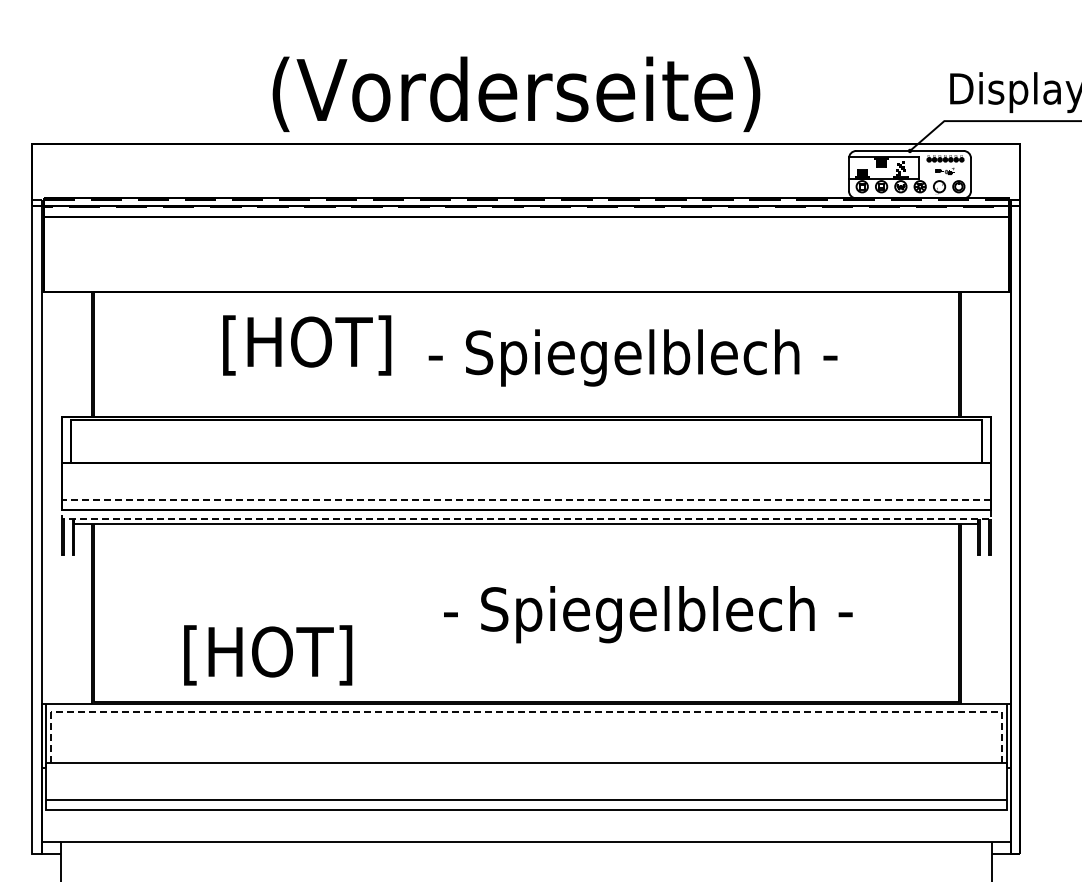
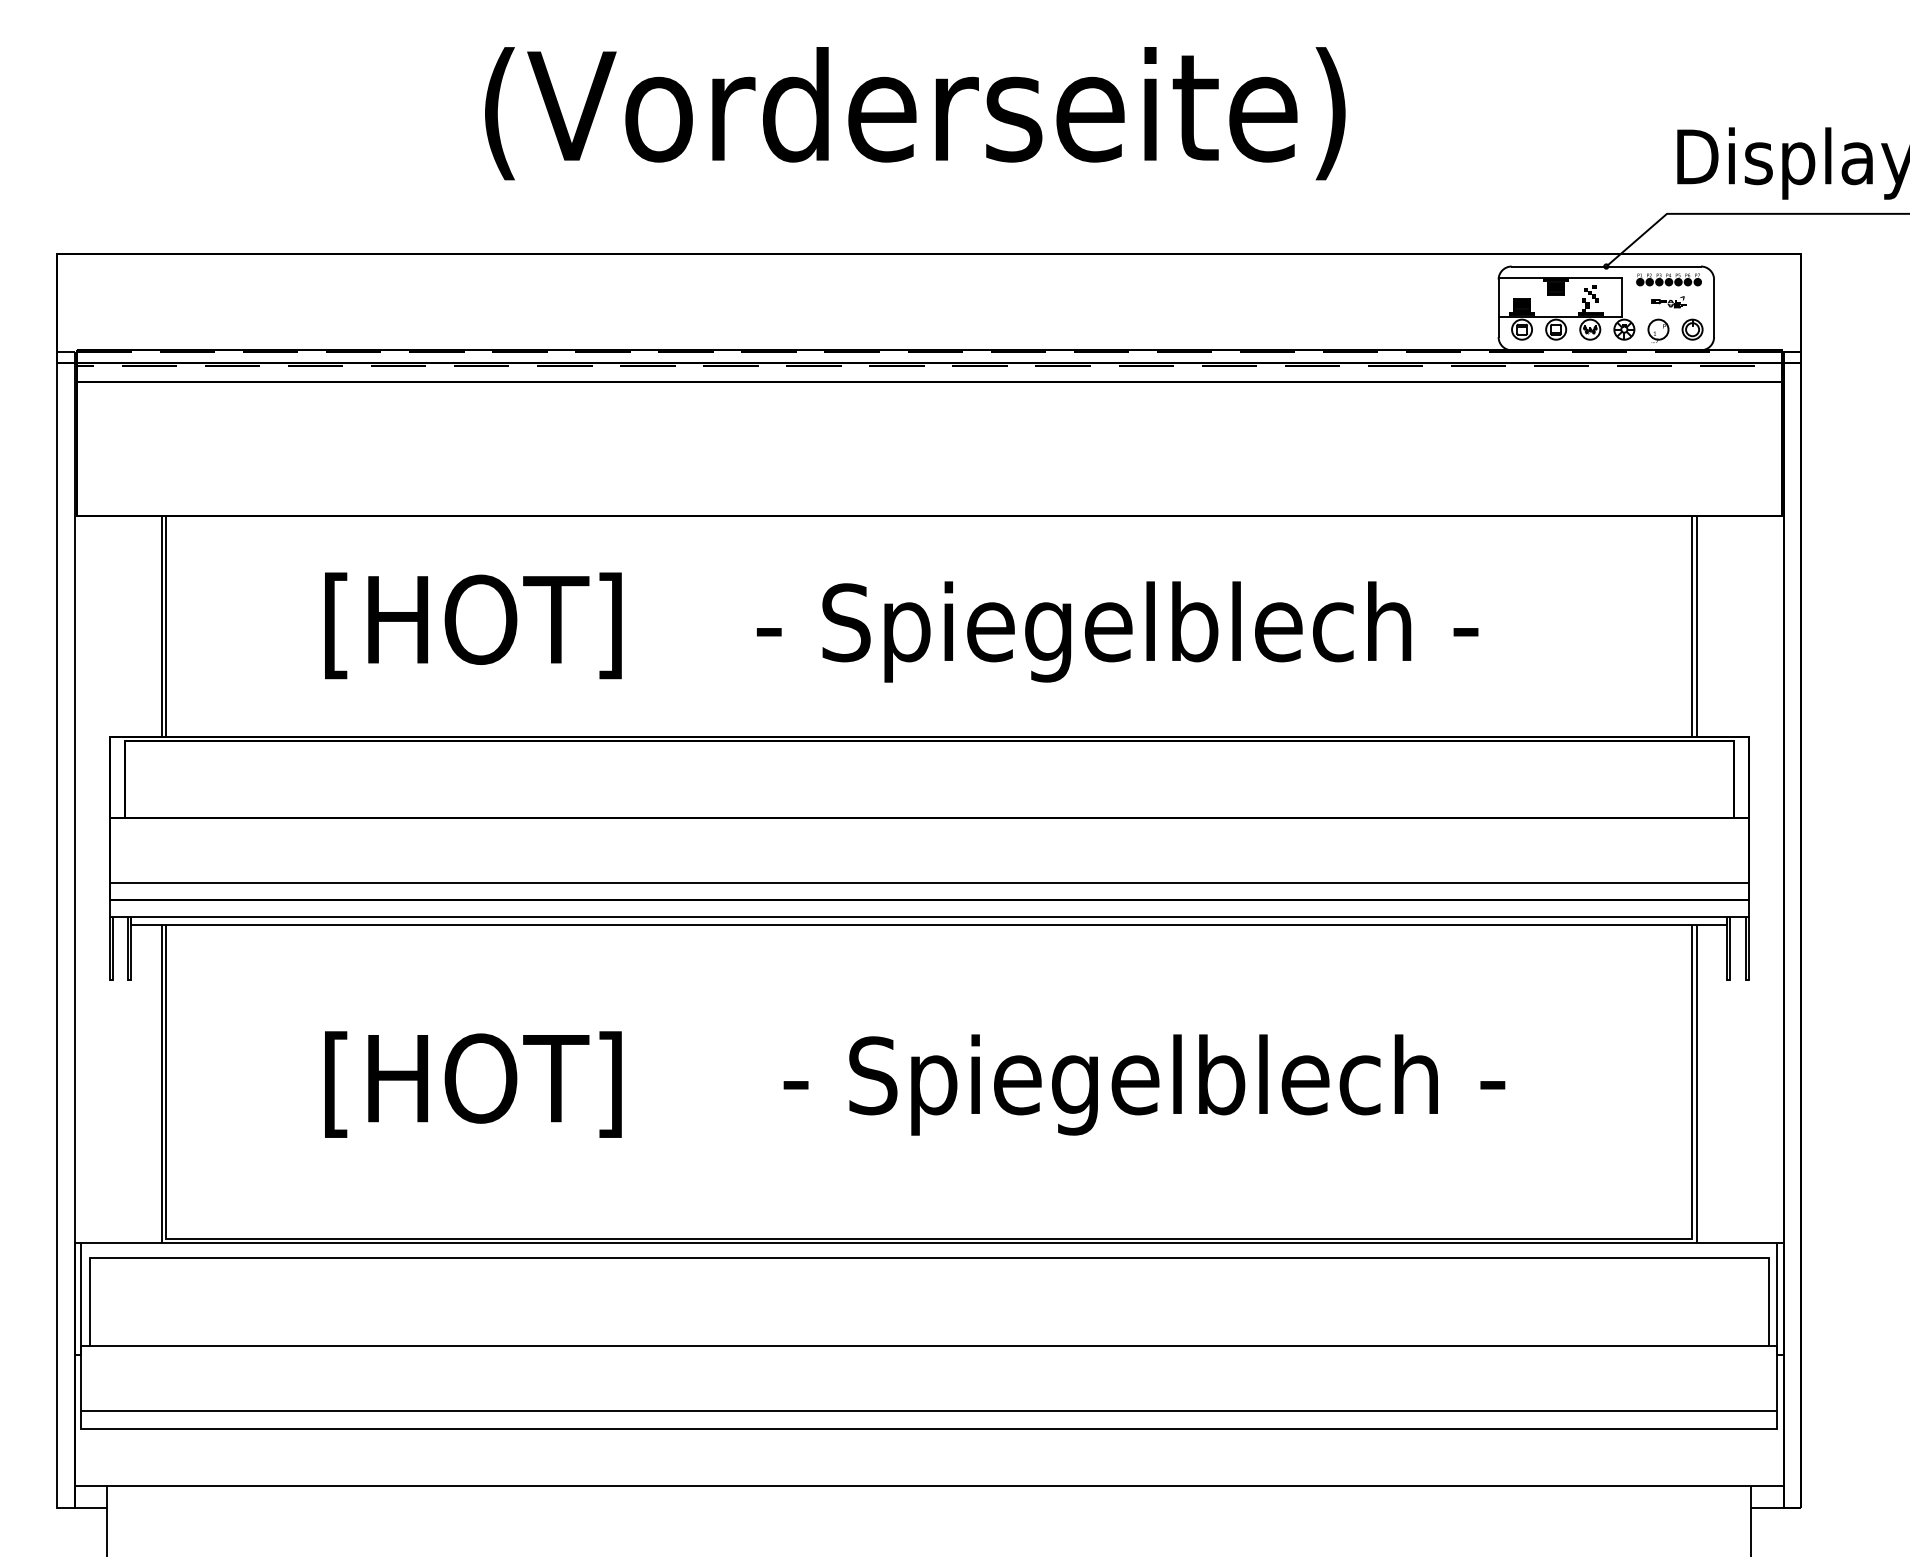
text: (516, 93) -> (915, 112), moved
text: (307, 345) -> (473, 625), moved
line: (525, 500) -> (927, 883), dashed -> solid
line: (525, 519) -> (927, 917), dashed -> solid
text: (268, 655) -> (473, 1084), moved
line: (526, 712) -> (929, 1257), dashed -> solid

